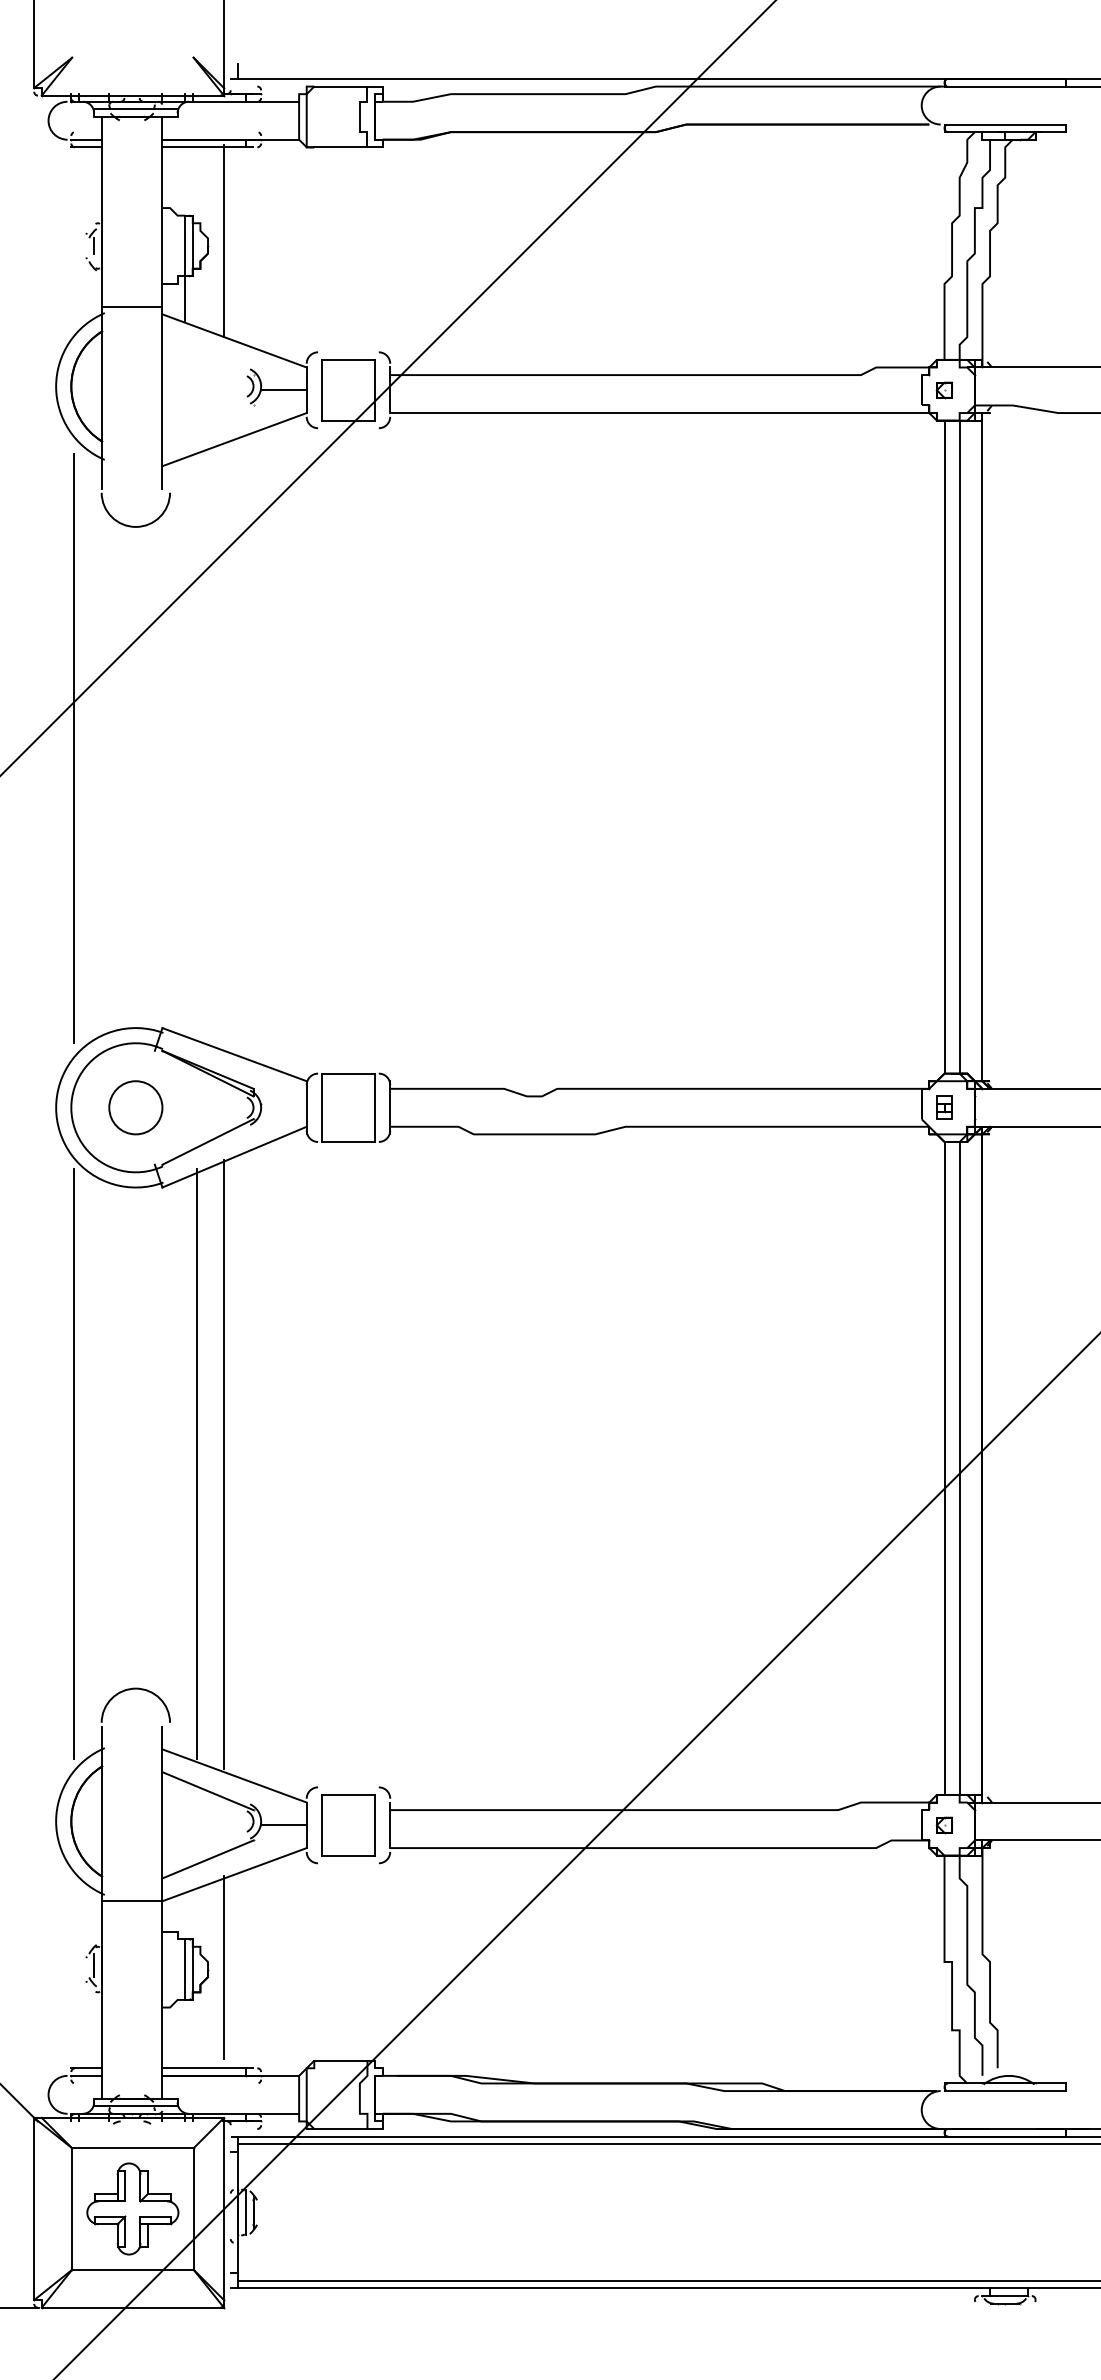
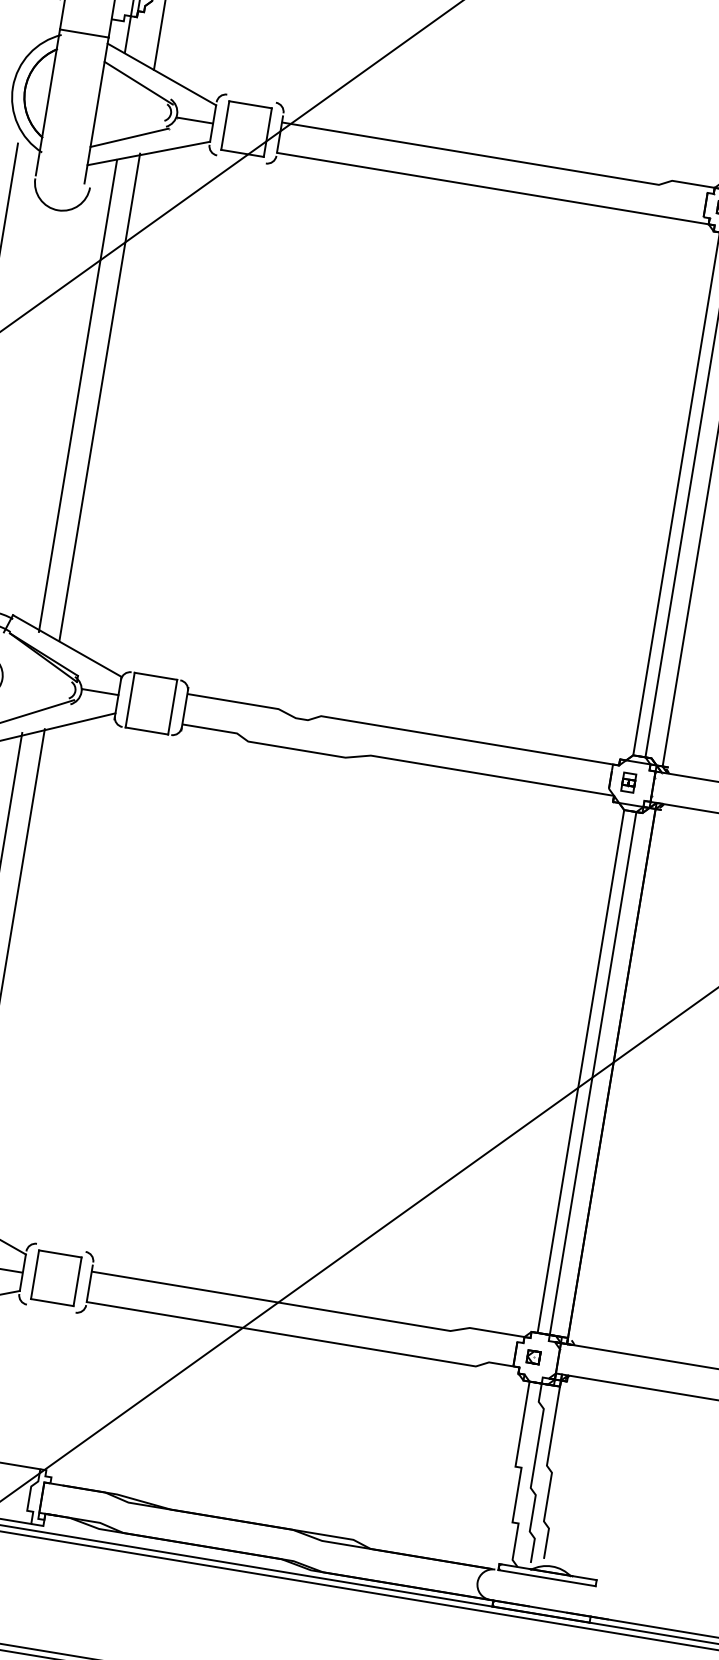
line: (207, 356) -> (138, 83), added
line: (207, 424) -> (129, 137), added
line: (224, 745) -> (100, 397), added
line: (197, 748) -> (78, 395), added
line: (283, 1104) -> (99, 692), added

